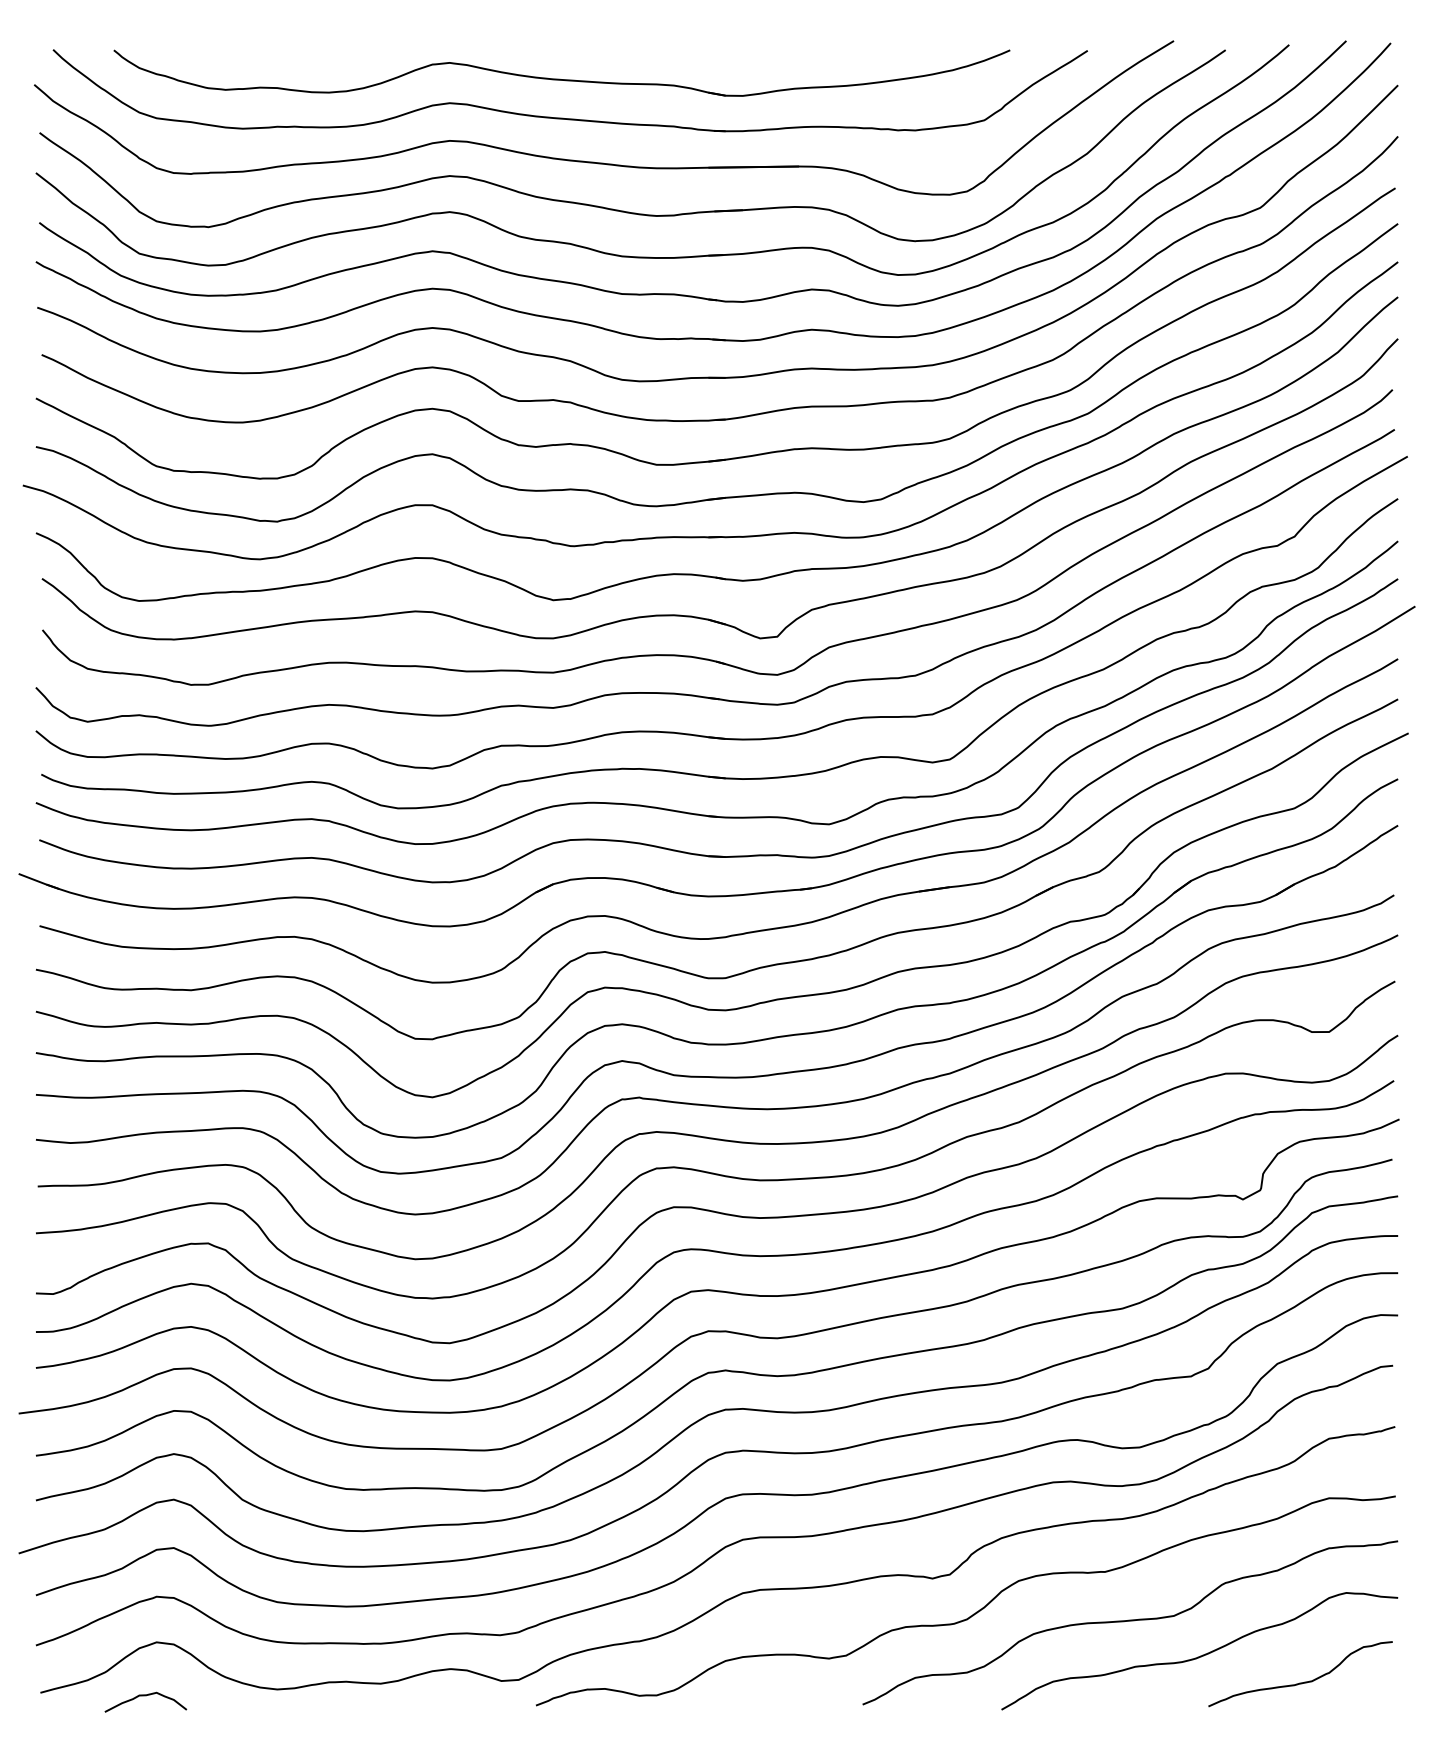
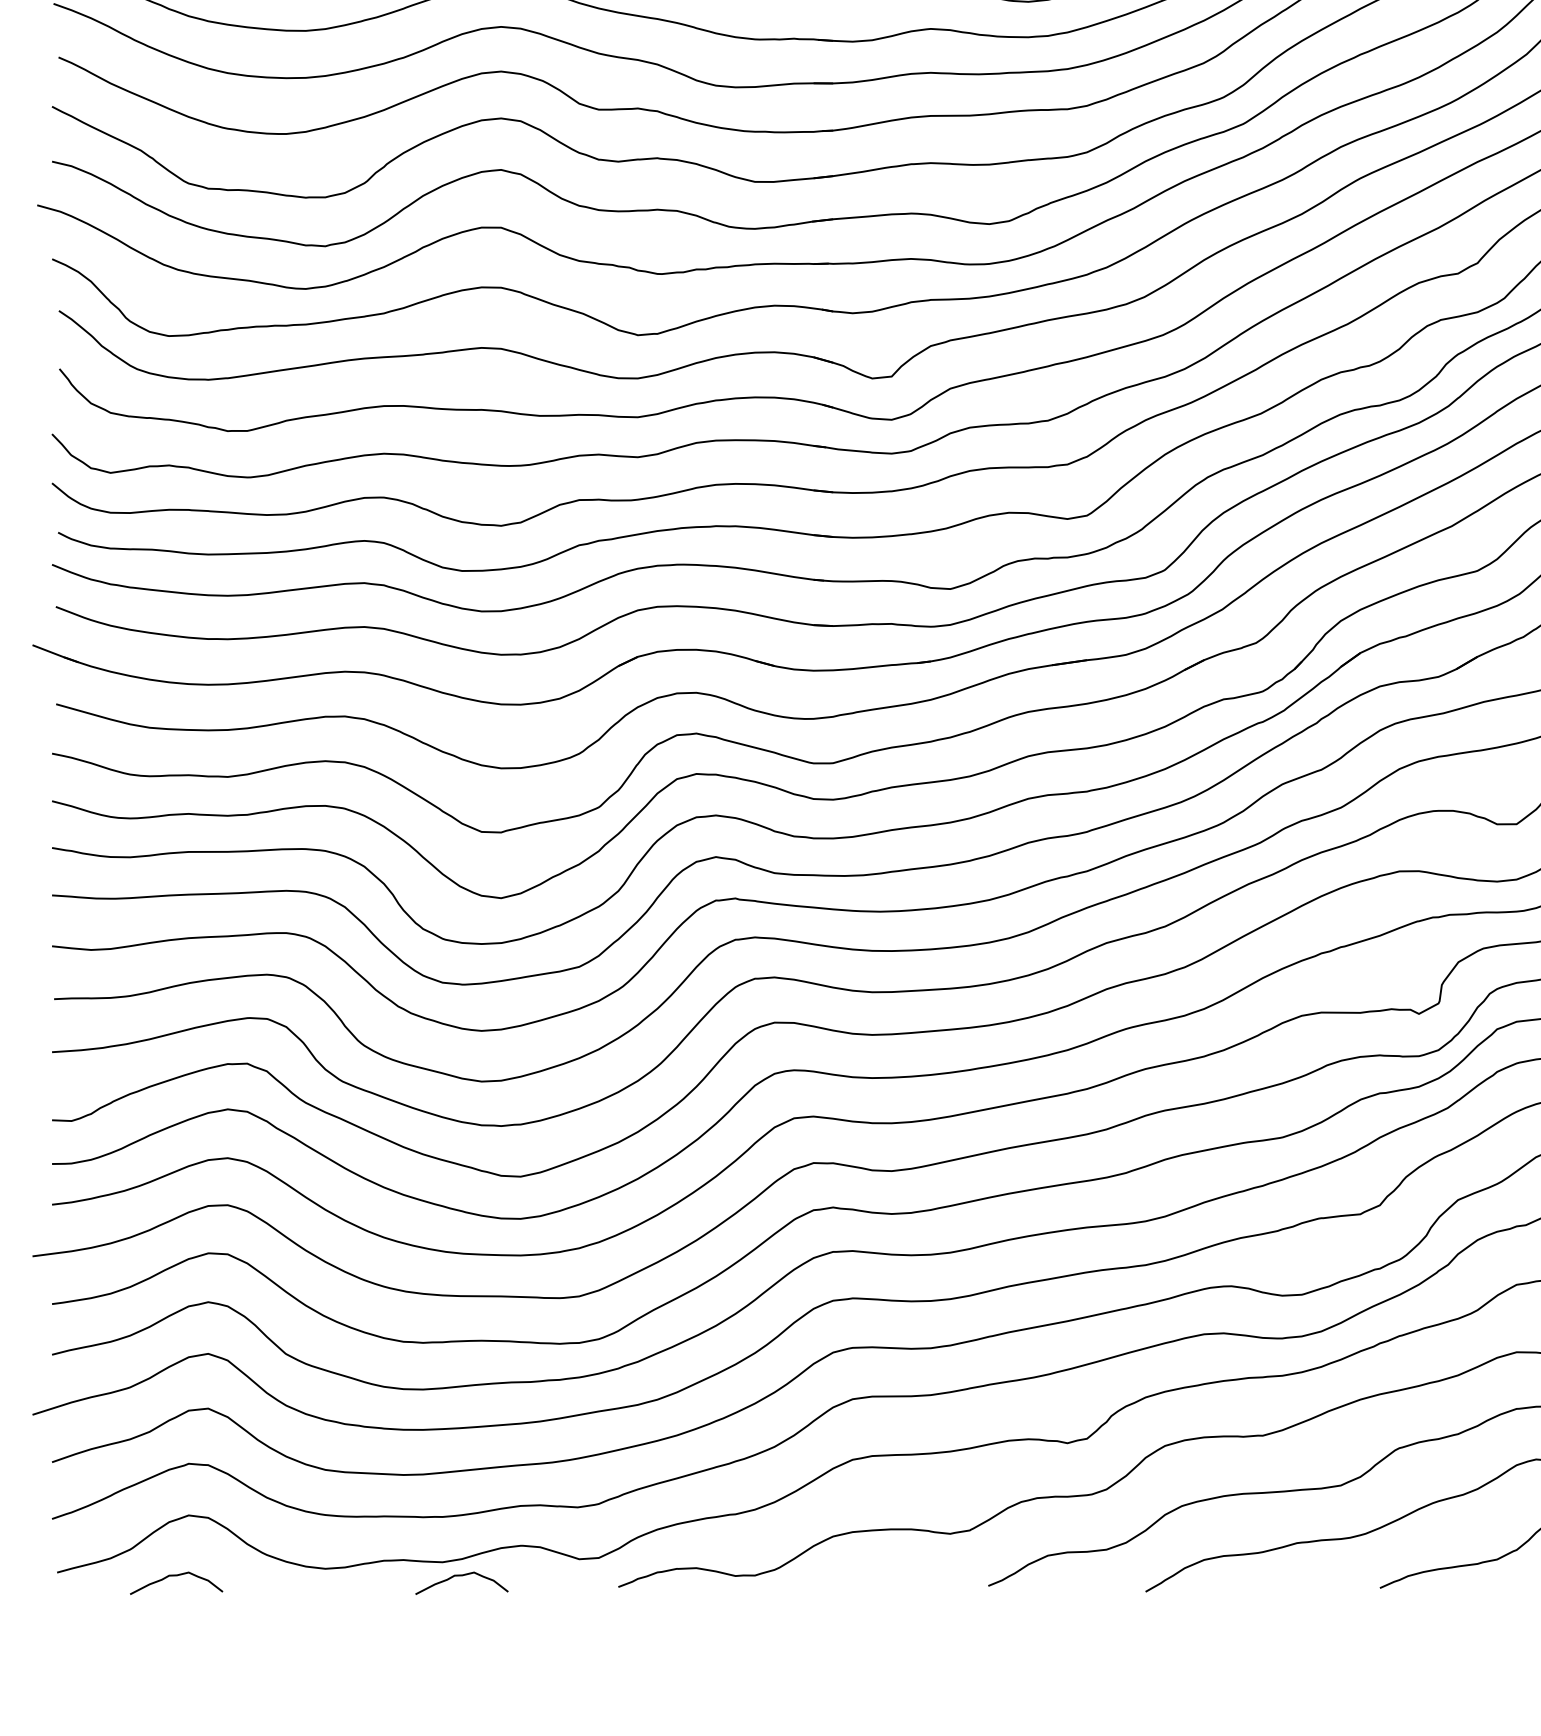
curve: (397, 1696) -> (461, 1576), added

